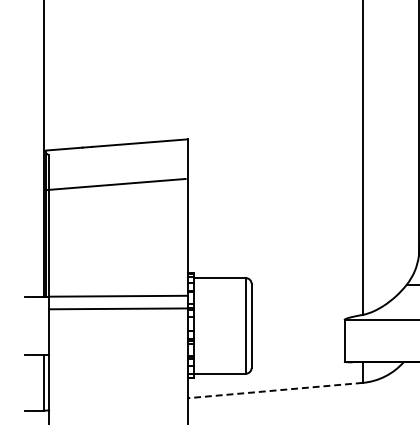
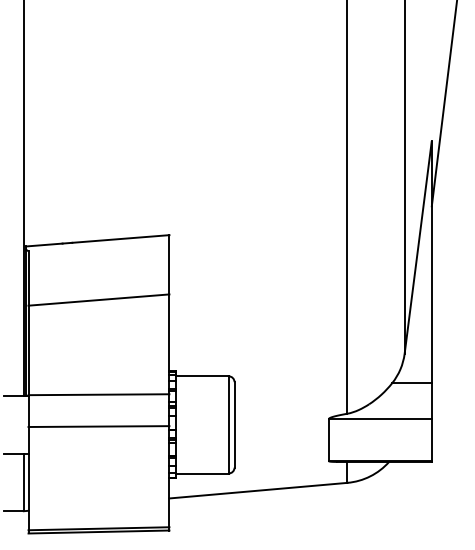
line: (115, 183) -> (98, 299), moved
line: (117, 308) -> (98, 426), moved
line: (274, 390) -> (257, 490), dashed -> solid

